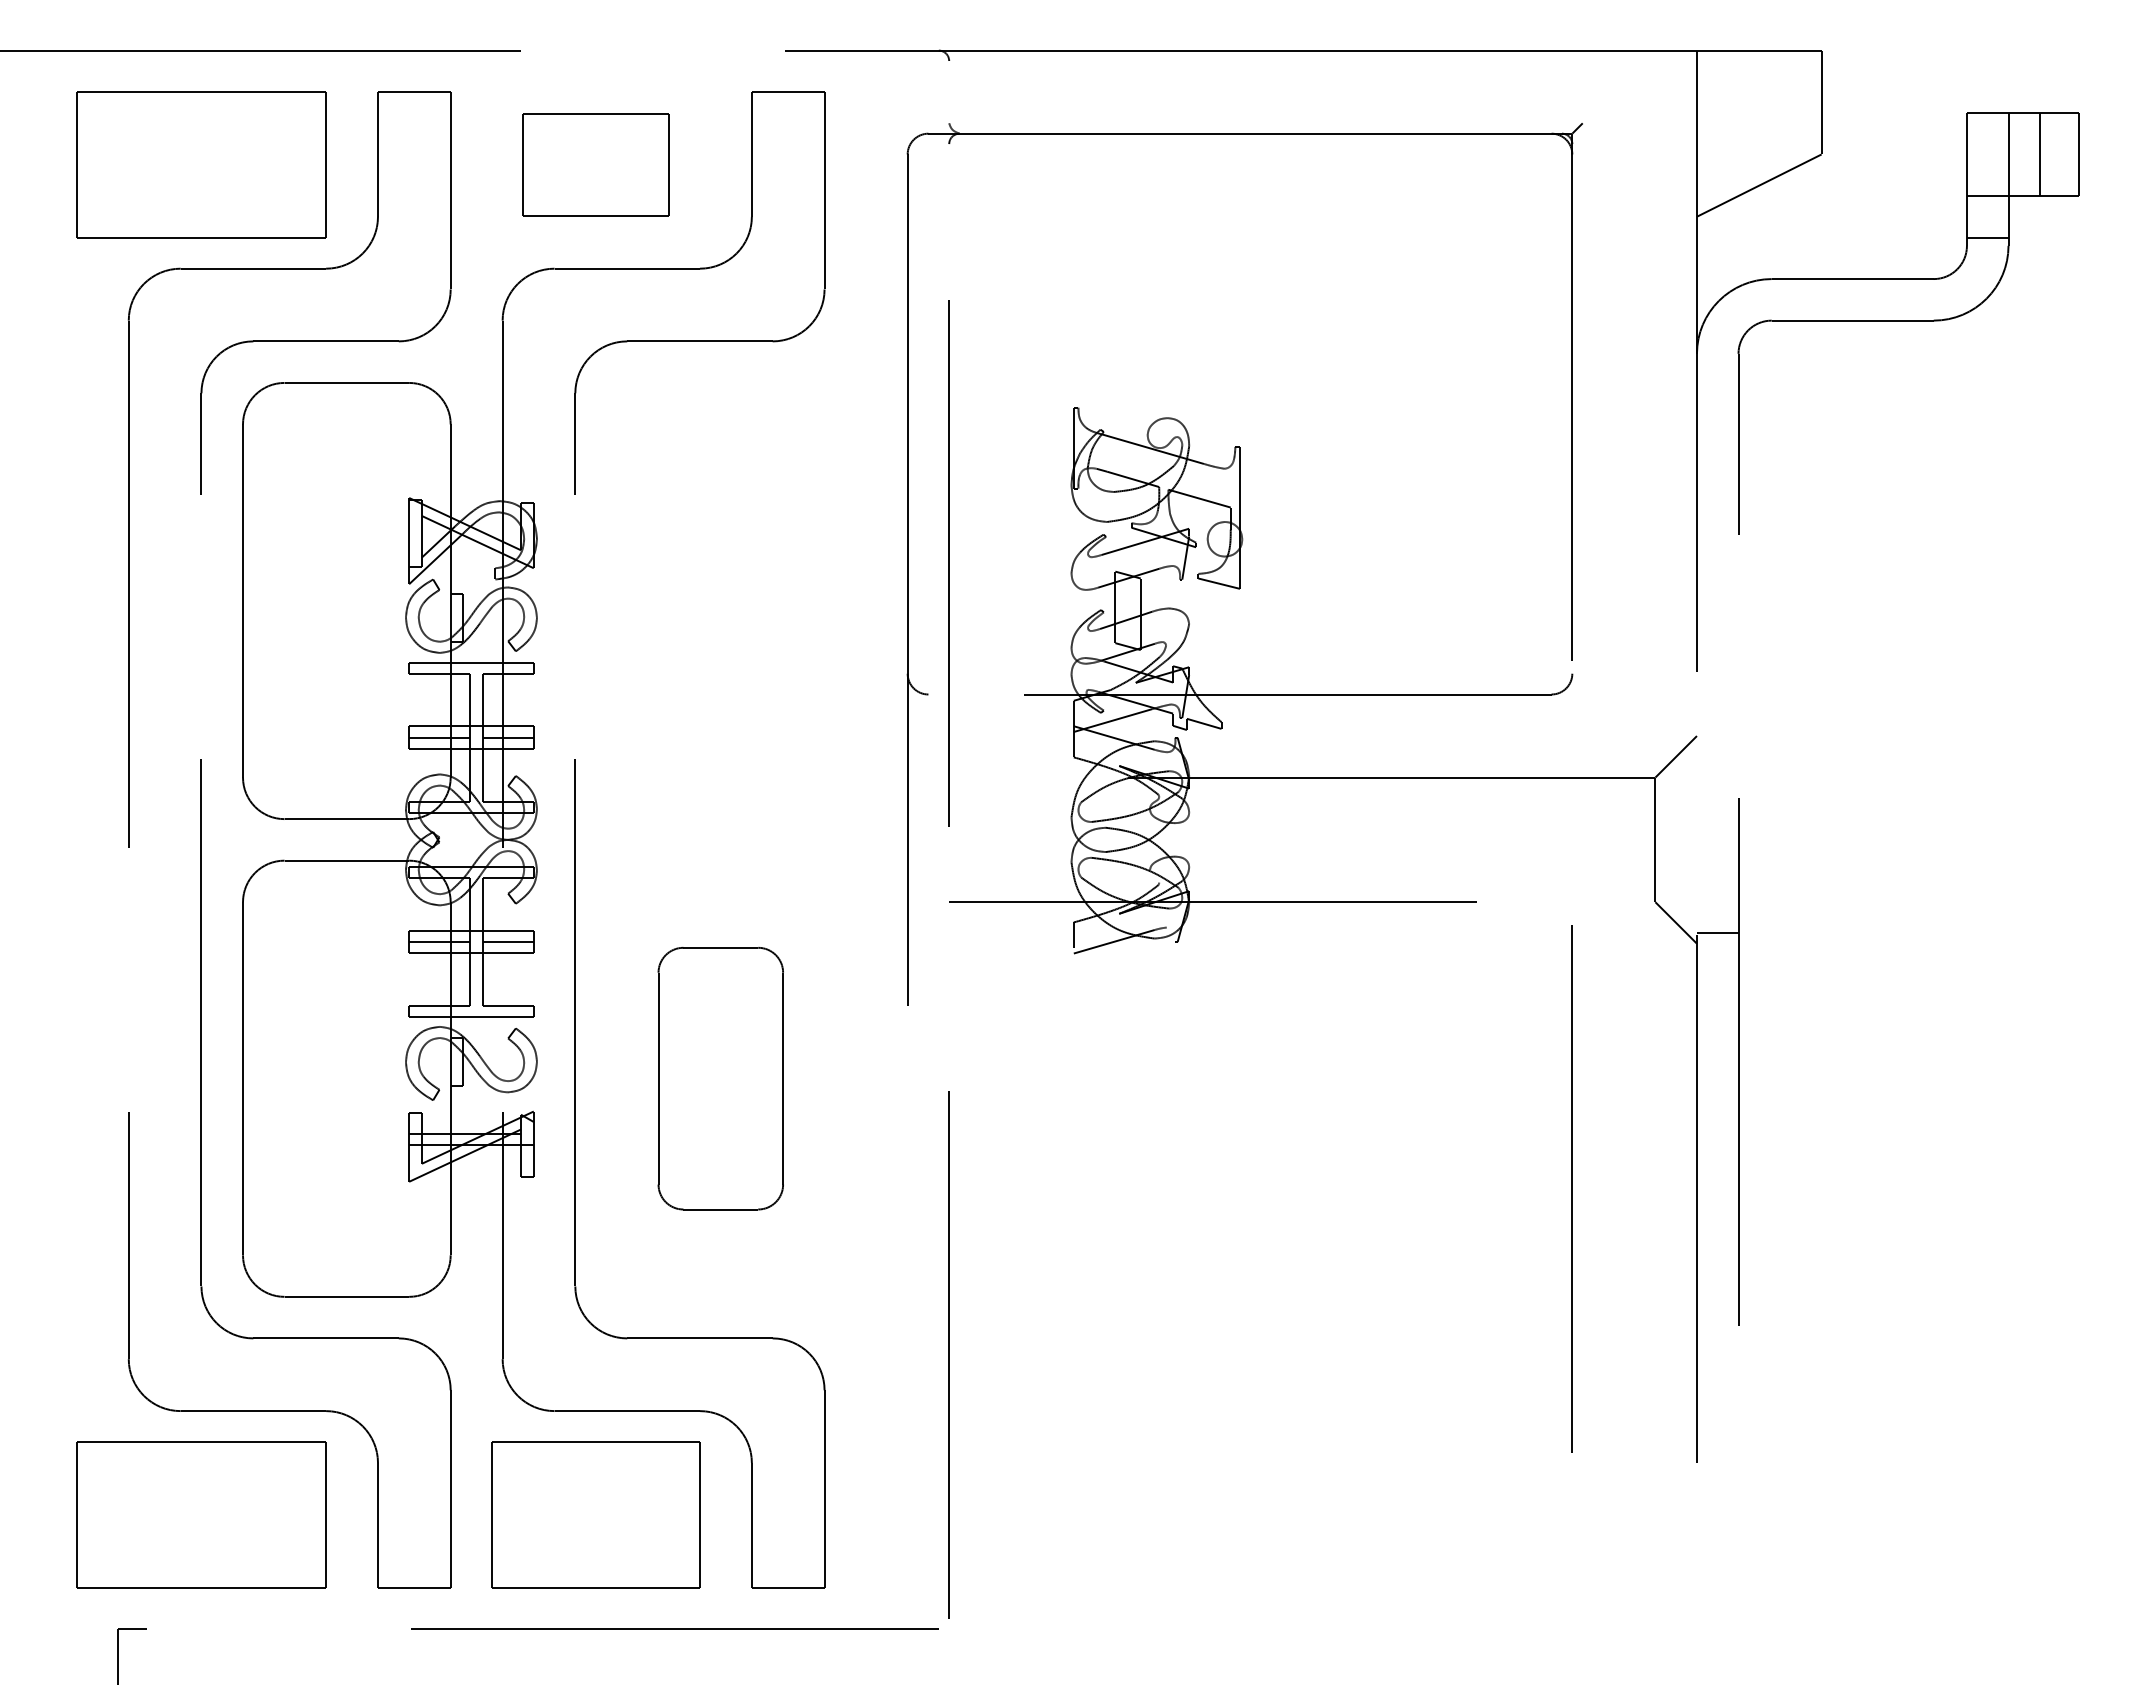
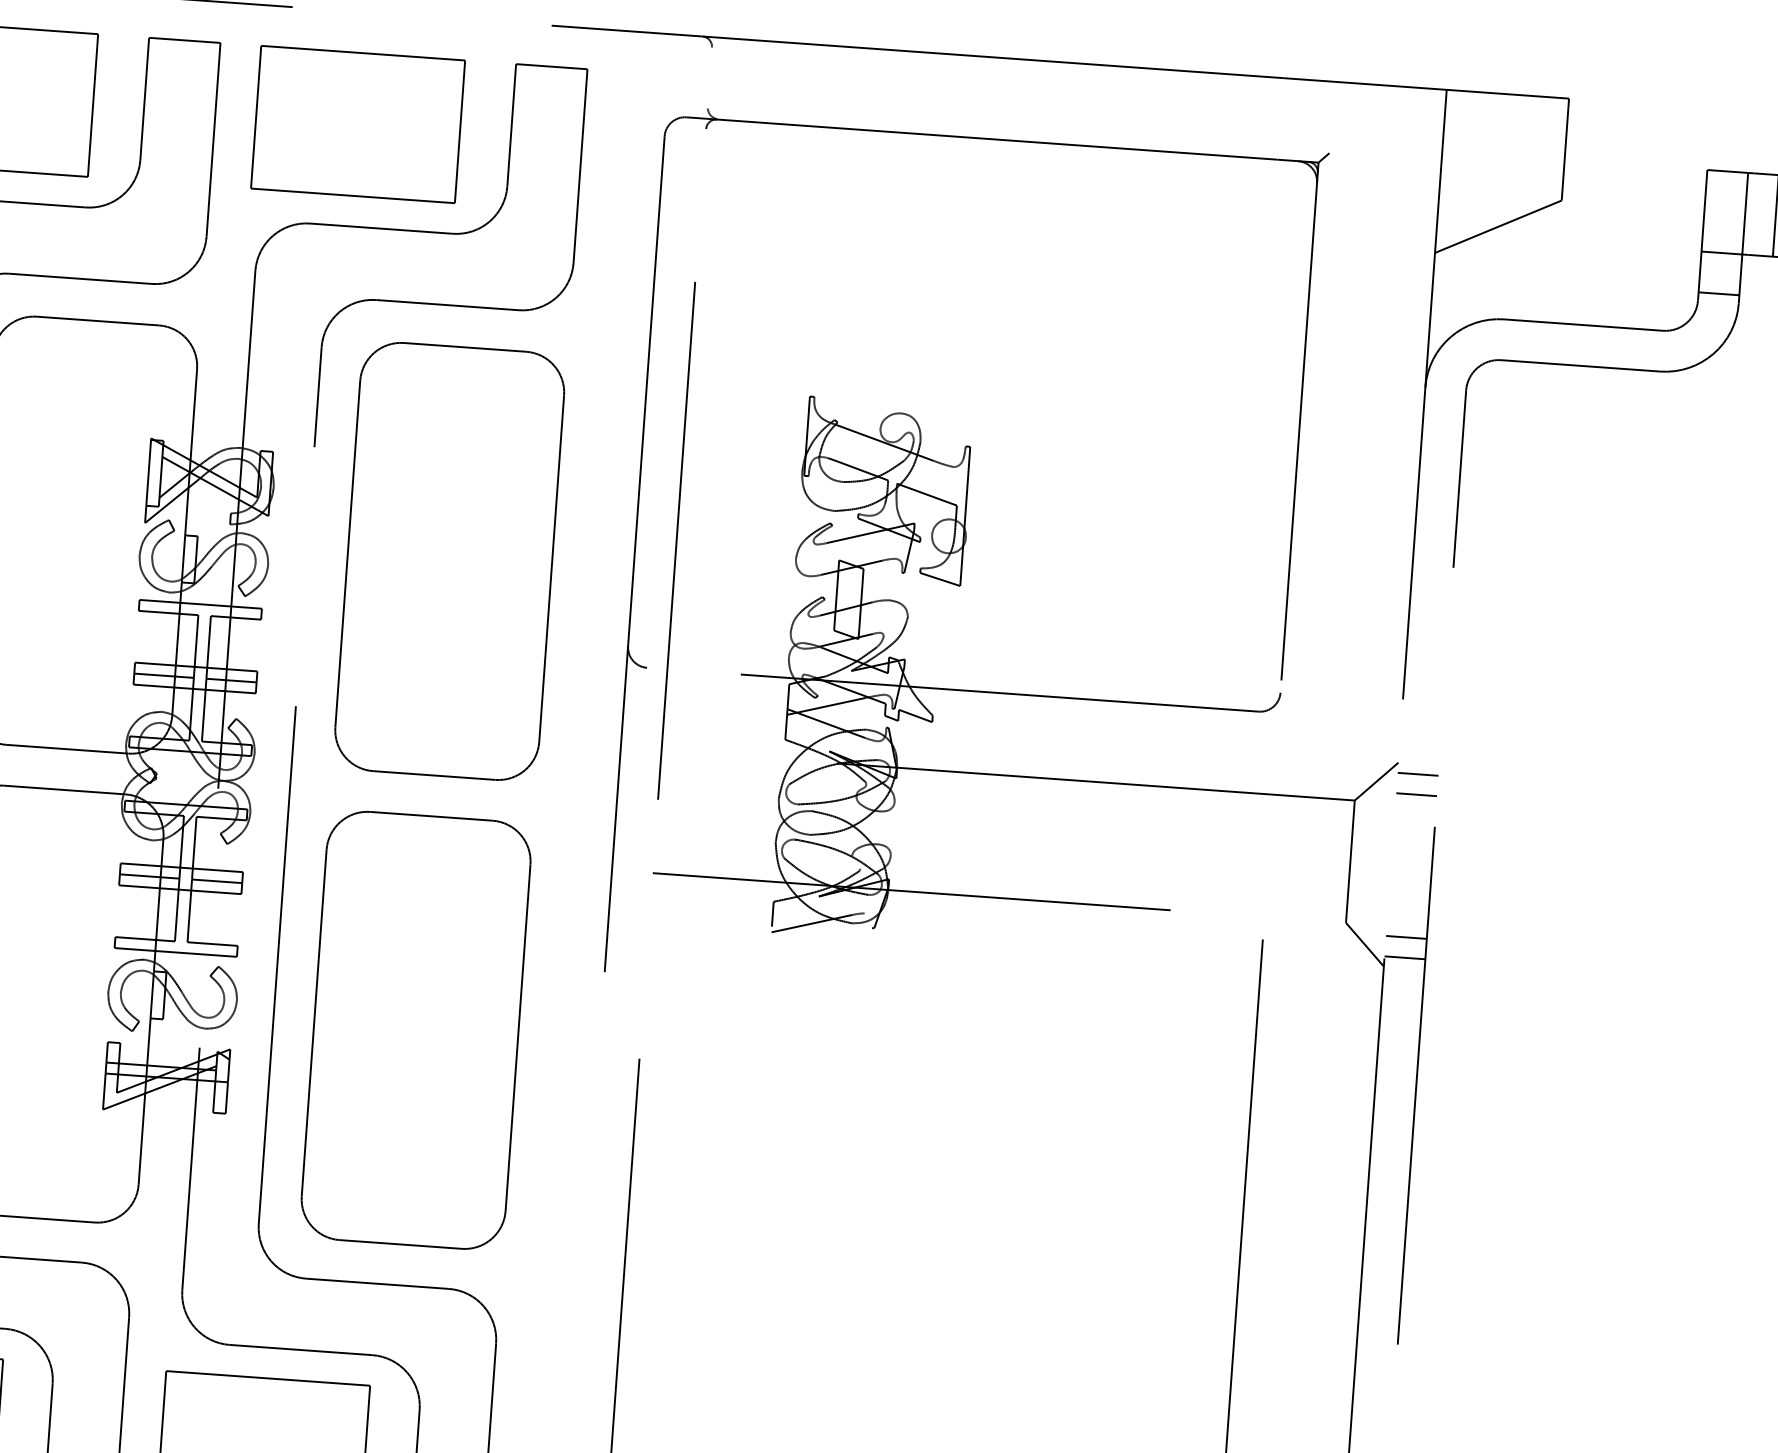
part: (595, 164) -> (357, 124), size x1.43
part: (720, 600) -> (449, 560), added
line: (1717, 746) -> (1417, 774), added
line: (1717, 767) -> (1416, 794), added
line: (1717, 912) -> (1406, 937), added
part: (720, 1078) -> (415, 1030), size x1.67

